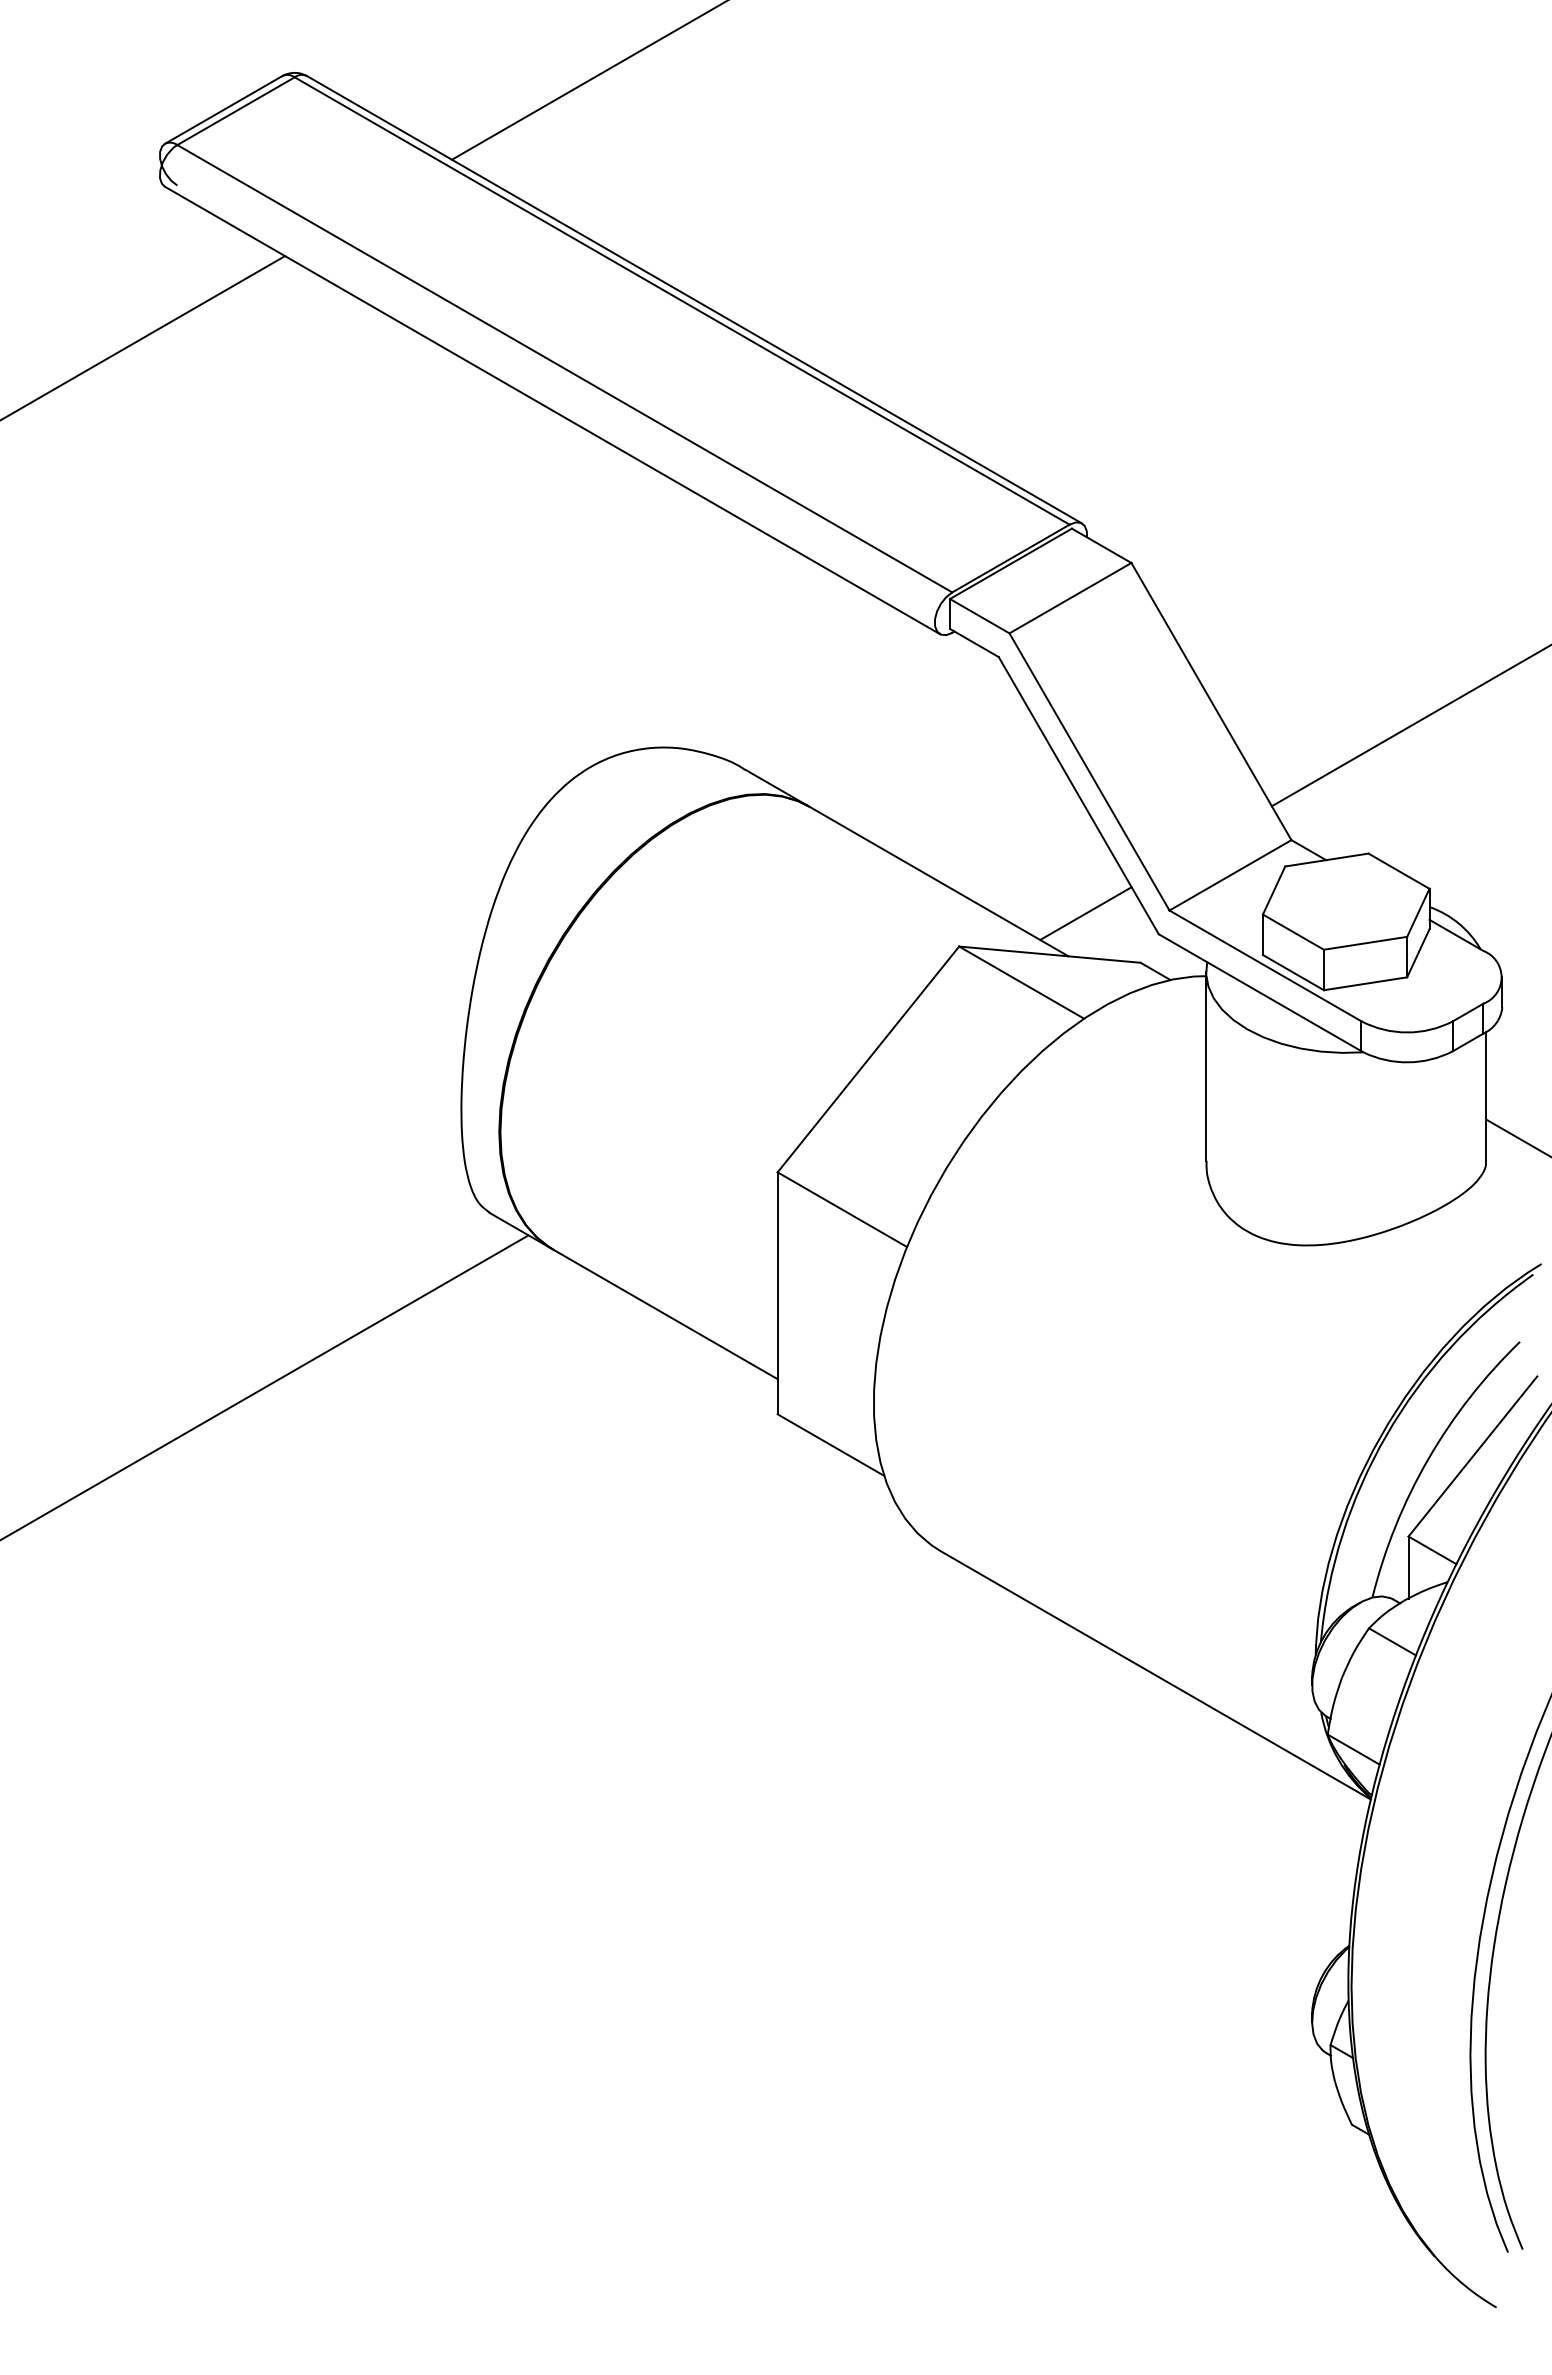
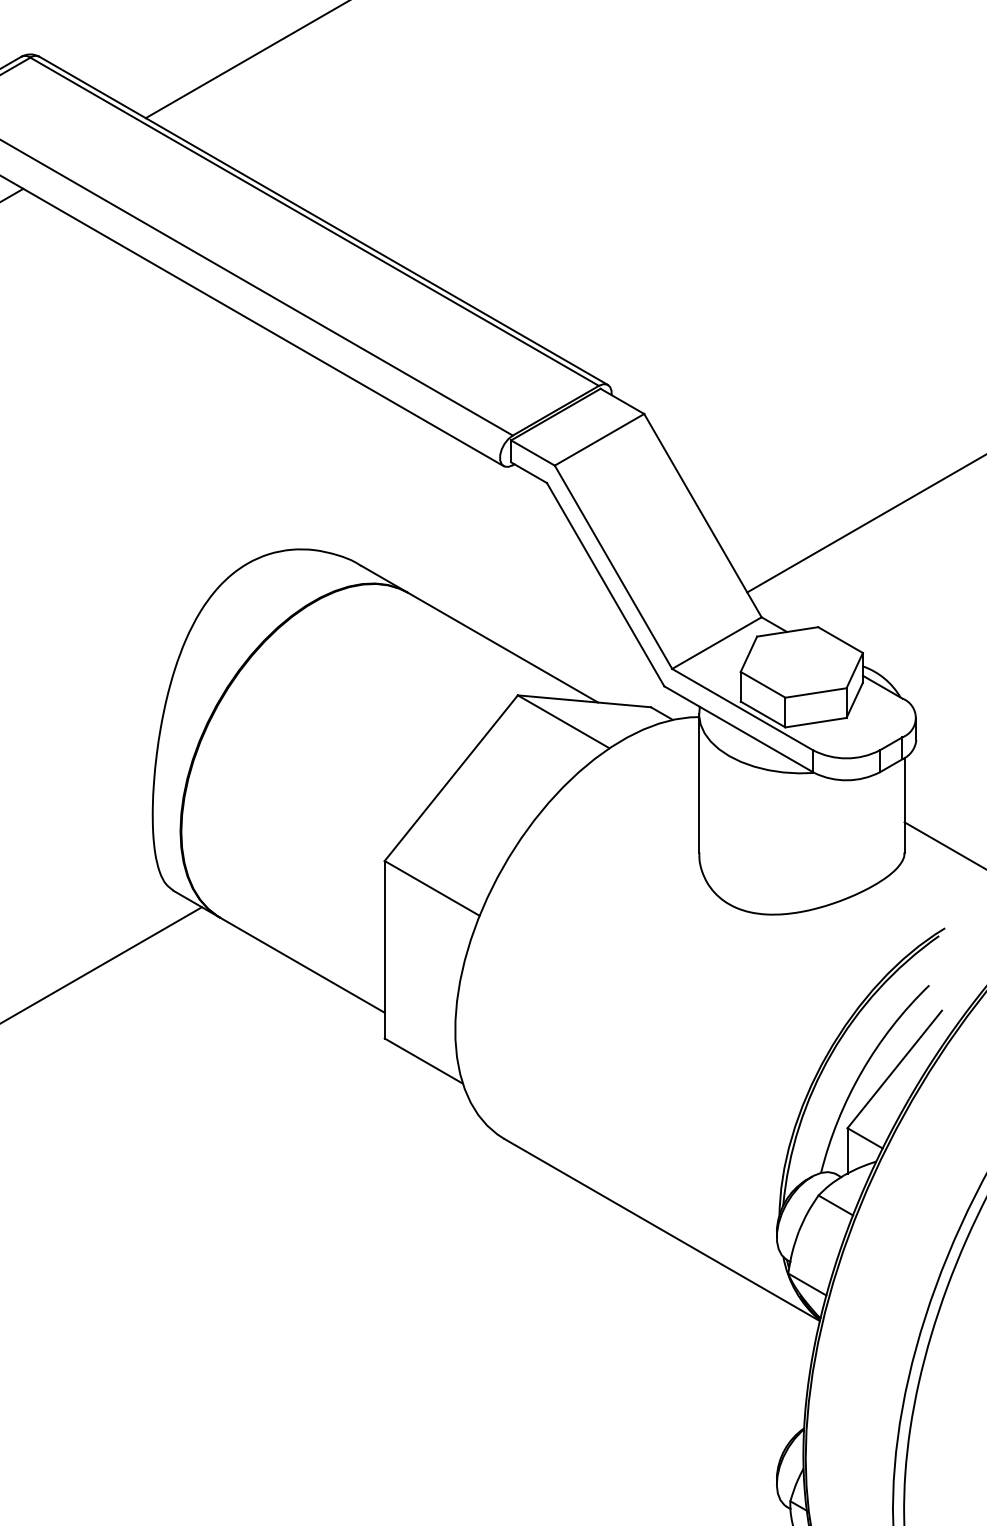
line: (1085, 913) -> (610, 671), removed

